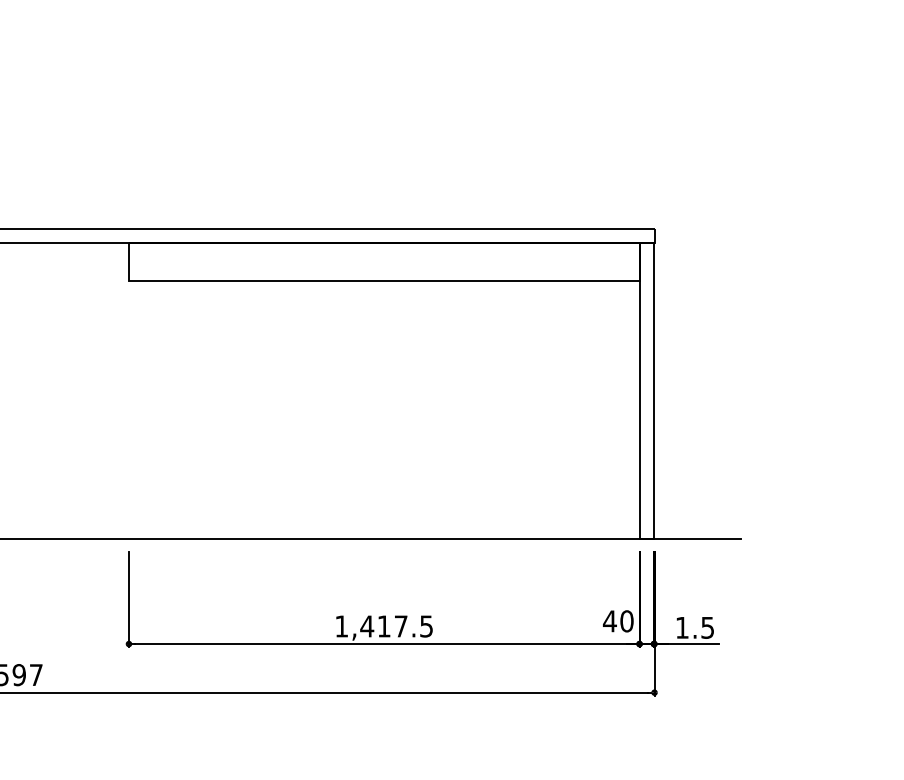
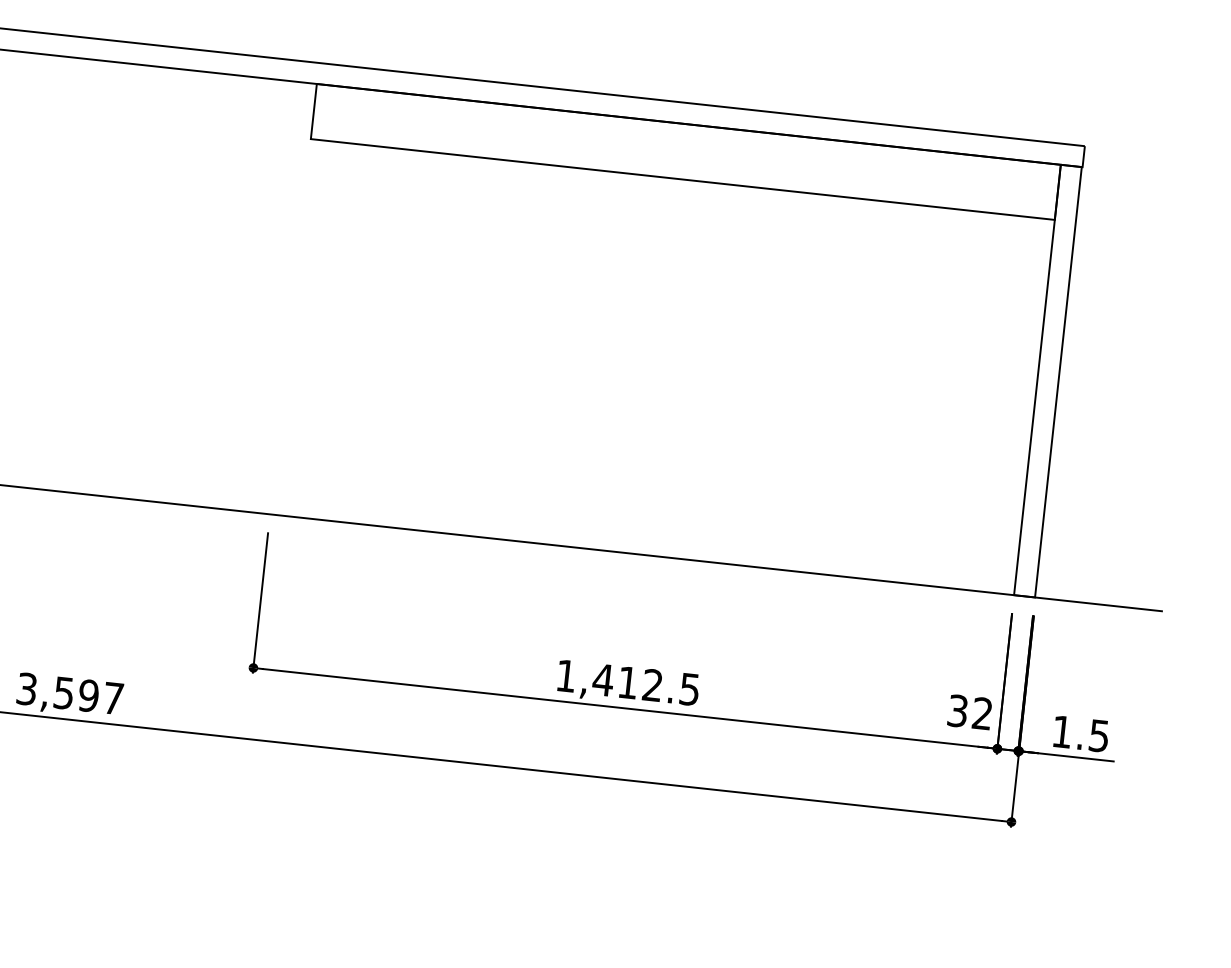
text: (617, 621) -> (968, 712), 40 -> 32
text: (400, 626) -> (651, 685), 1,417.5 -> 1,412.5

